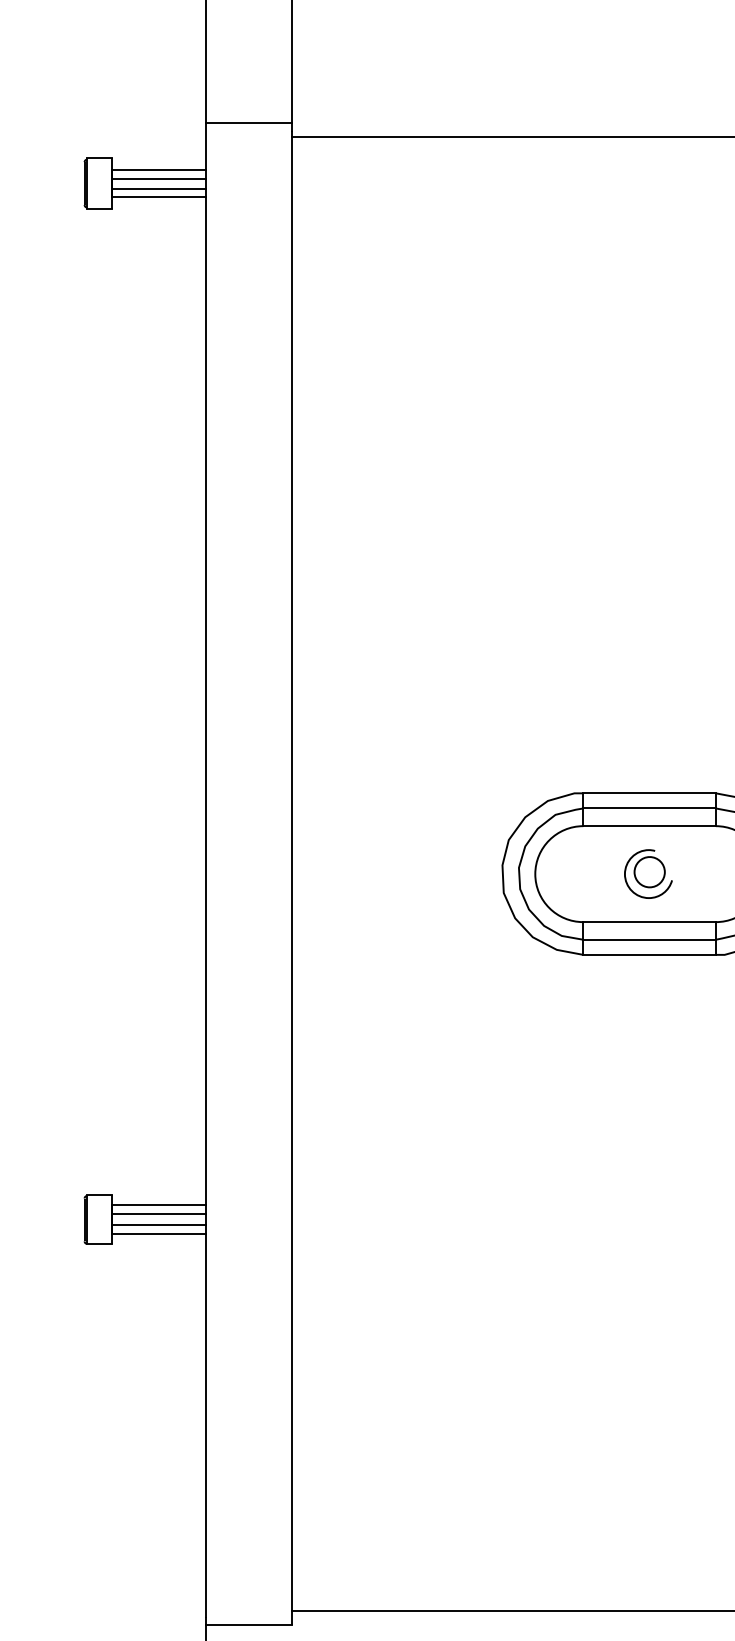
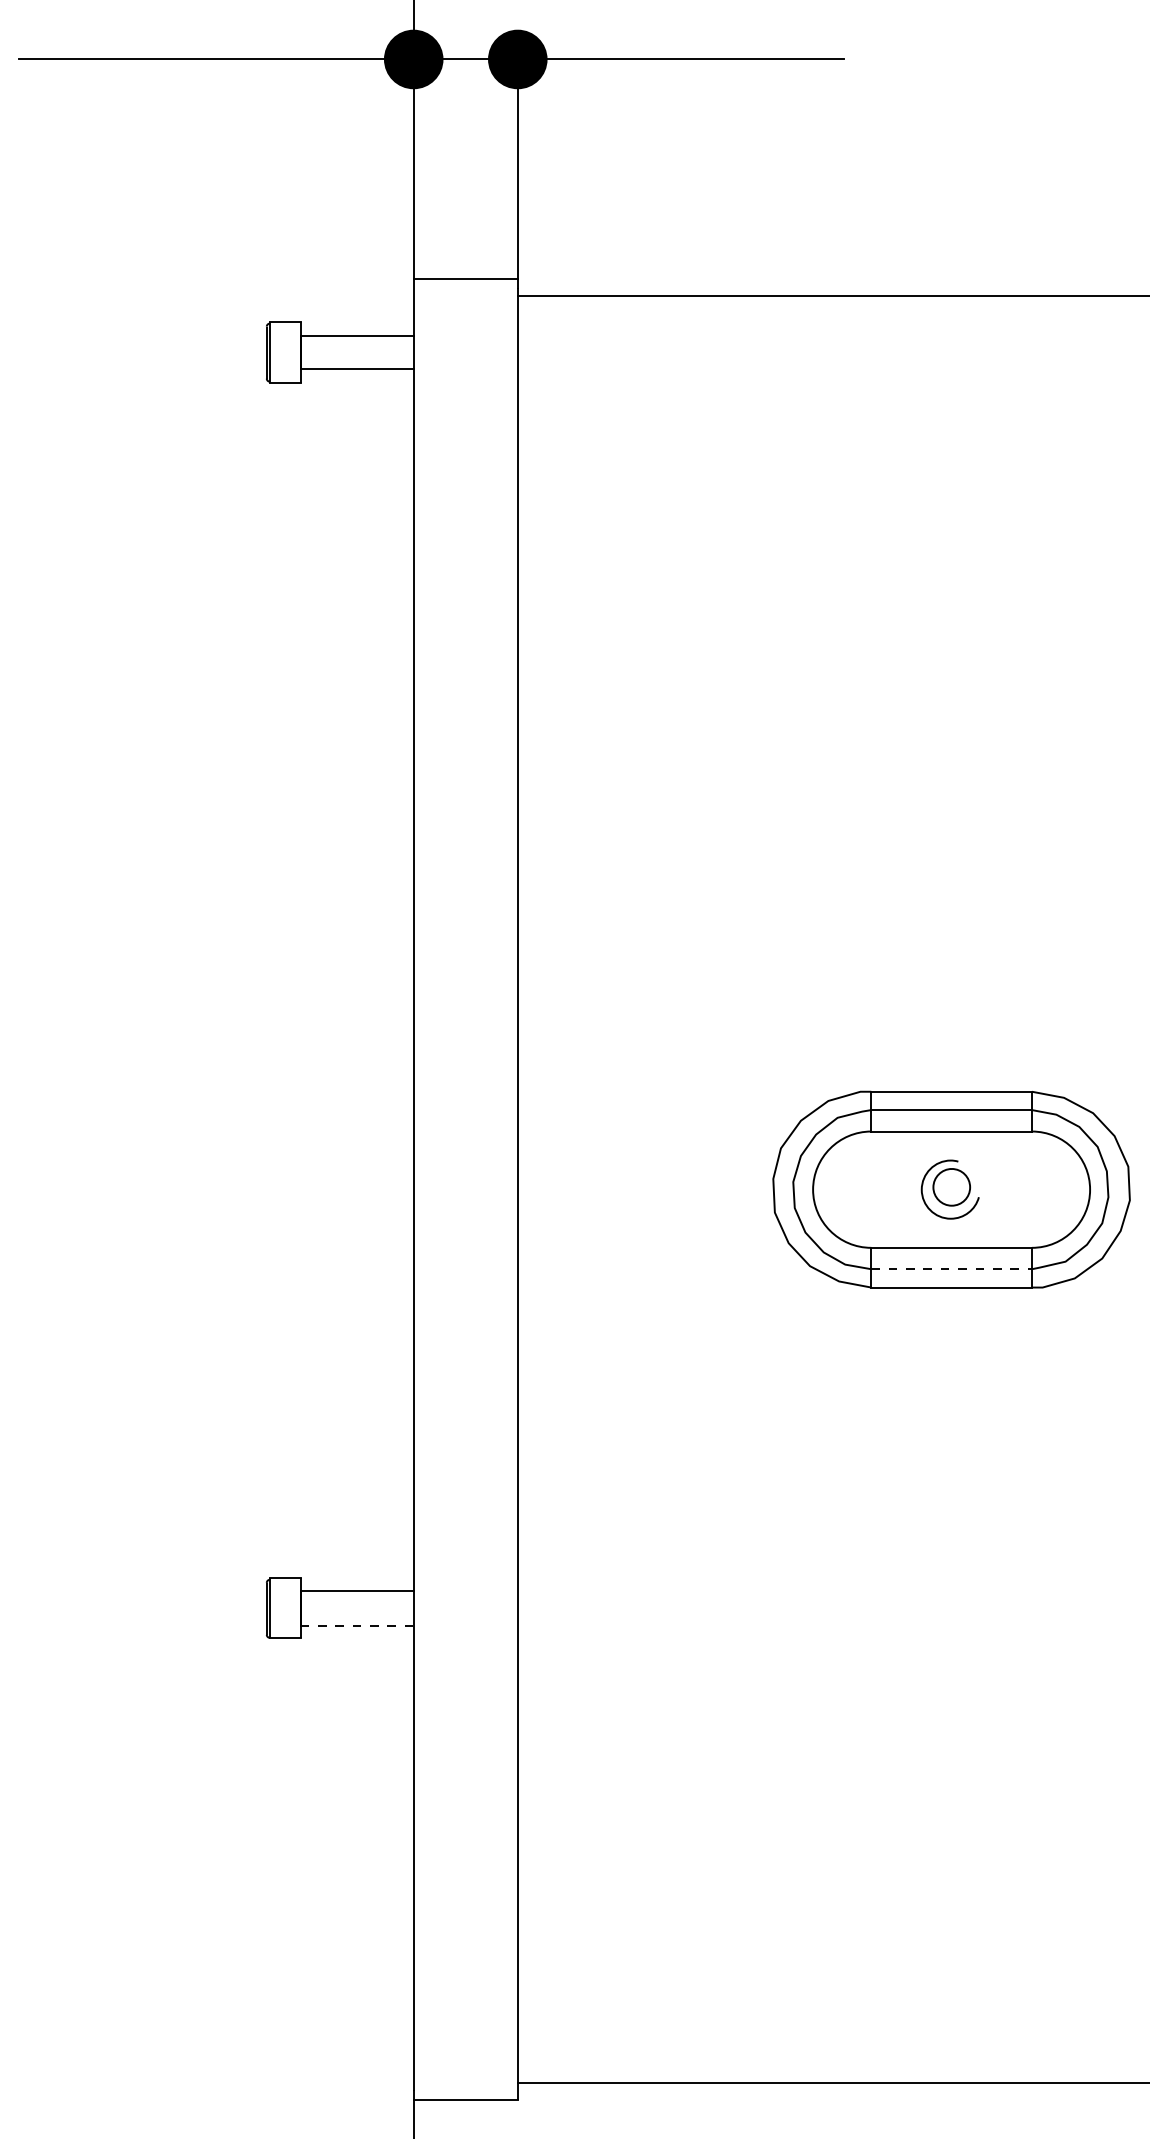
line: (158, 178) -> (356, 346), removed
line: (158, 188) -> (356, 358), removed
line: (650, 939) -> (952, 1269), solid -> dashed
line: (158, 1213) -> (356, 1601), removed
line: (158, 1224) -> (356, 1614), removed
line: (159, 1233) -> (357, 1625), solid -> dashed

